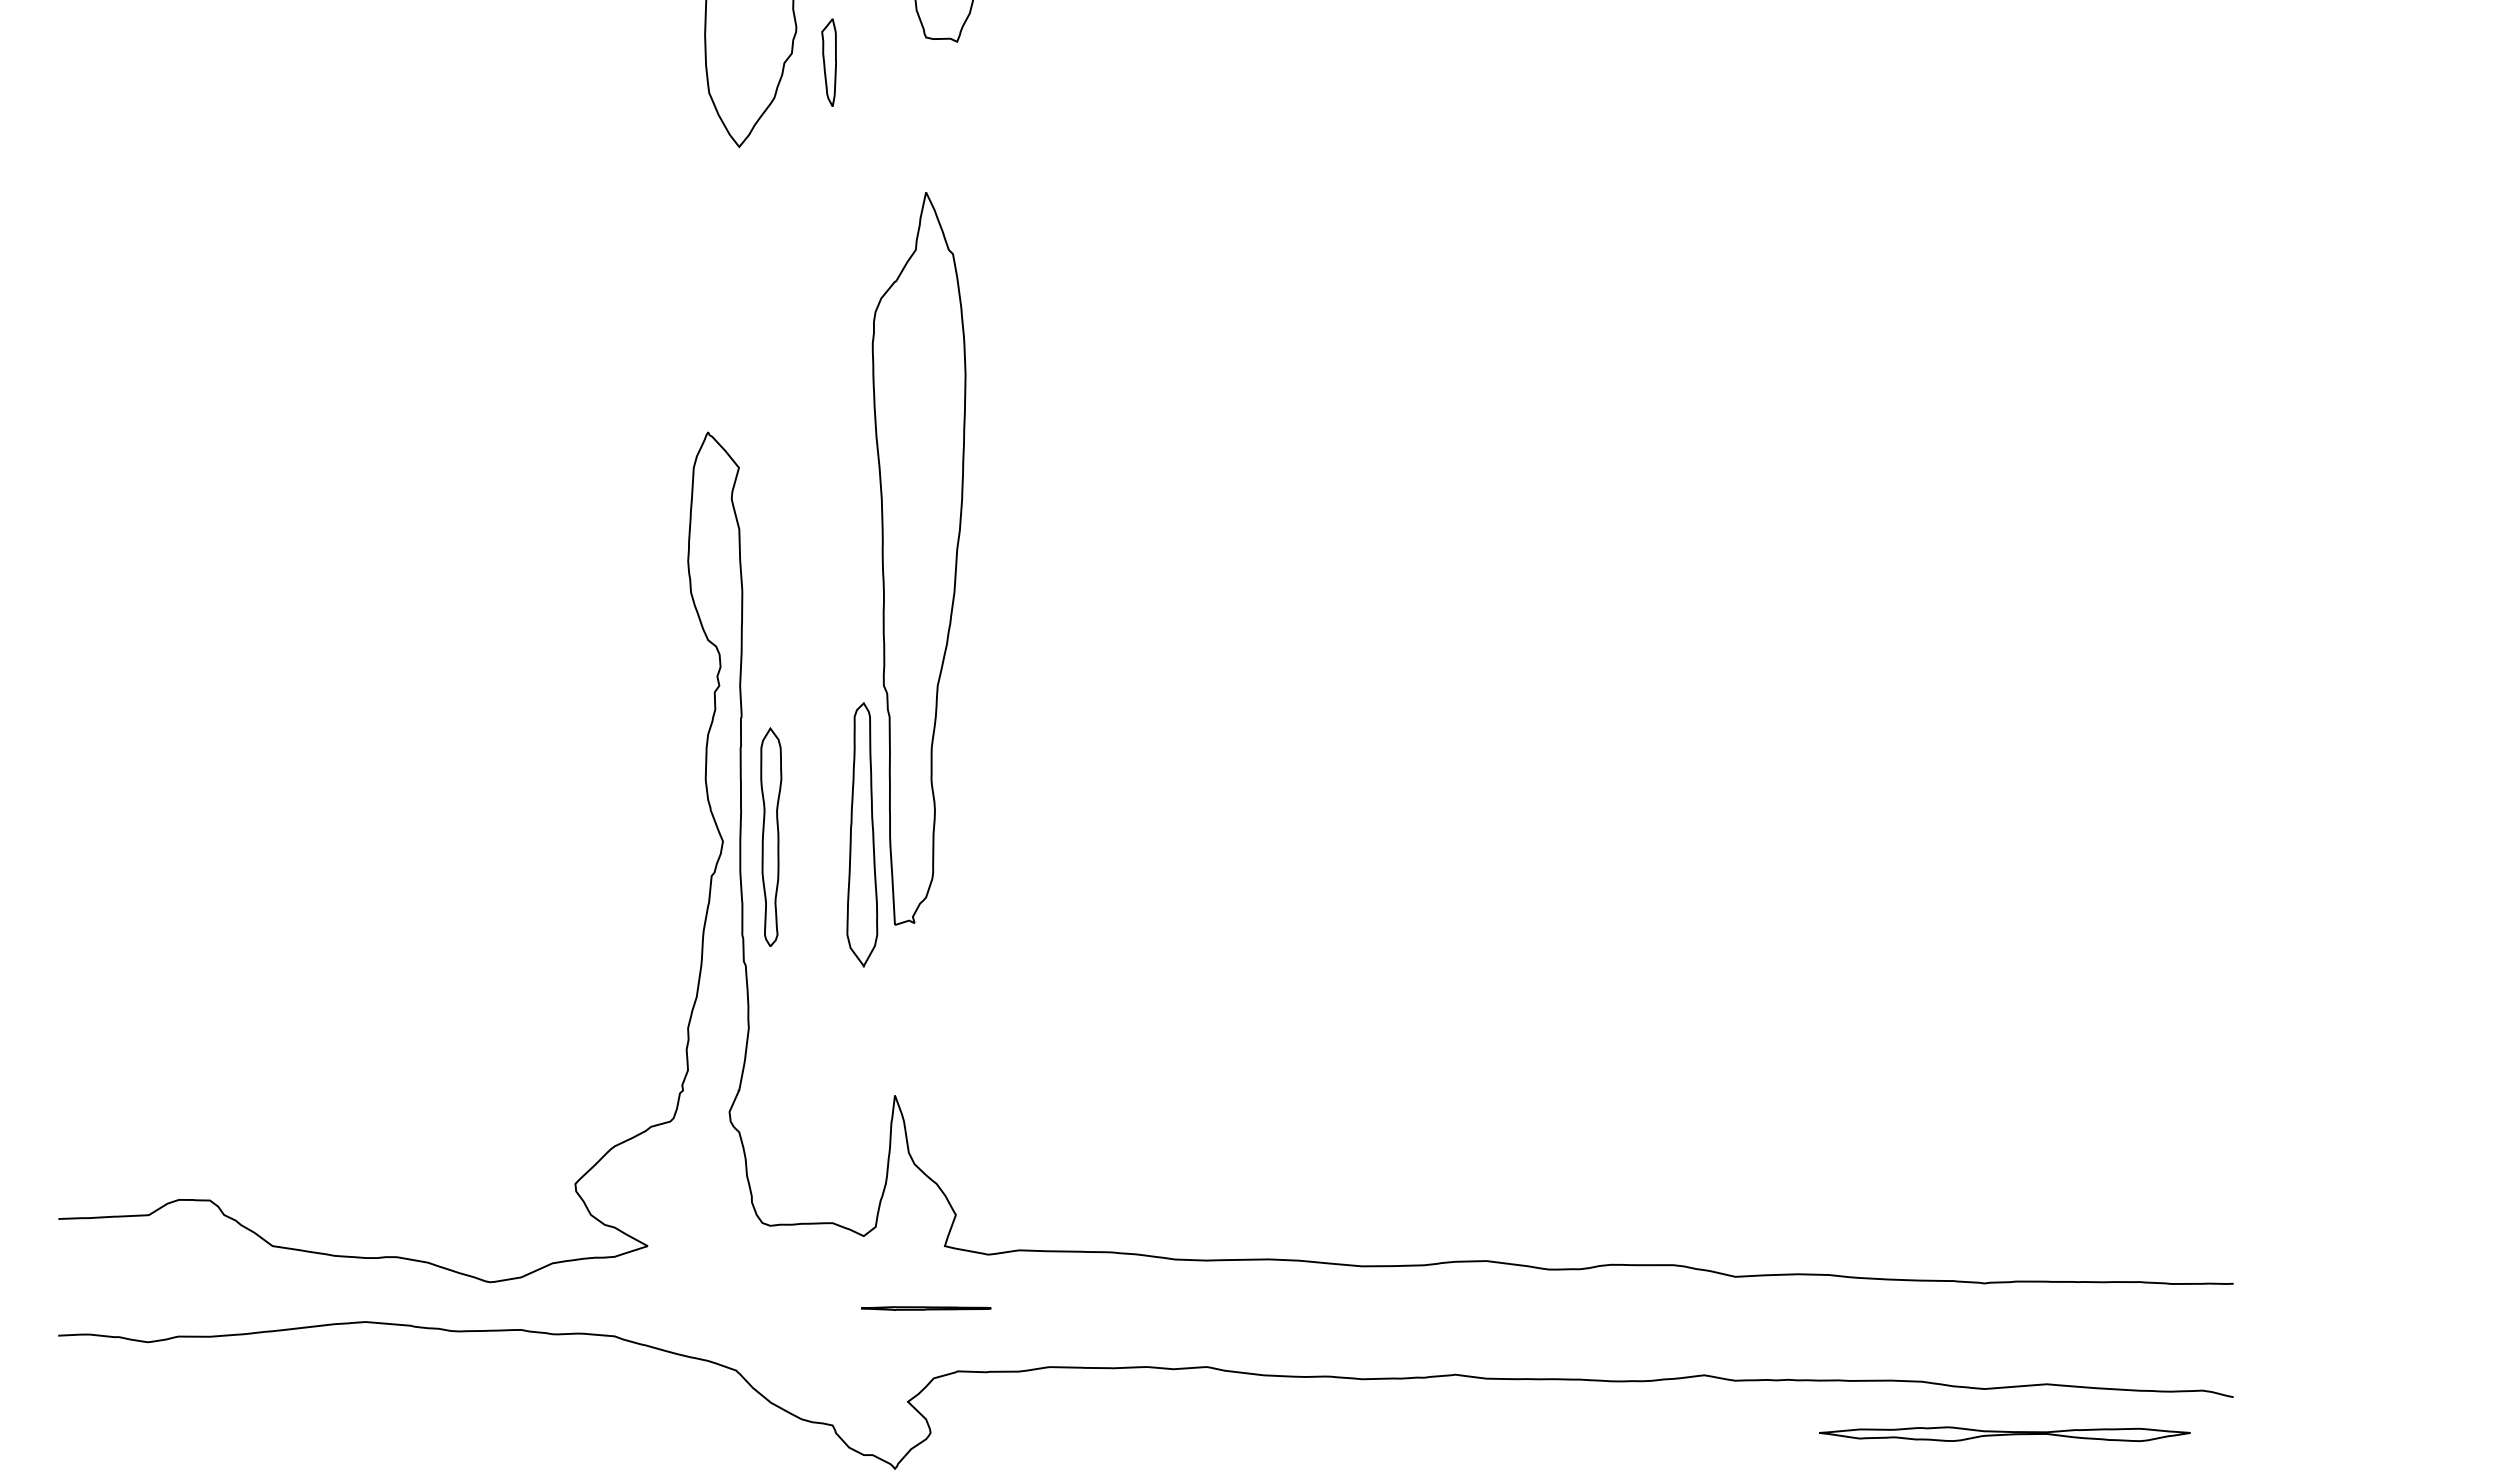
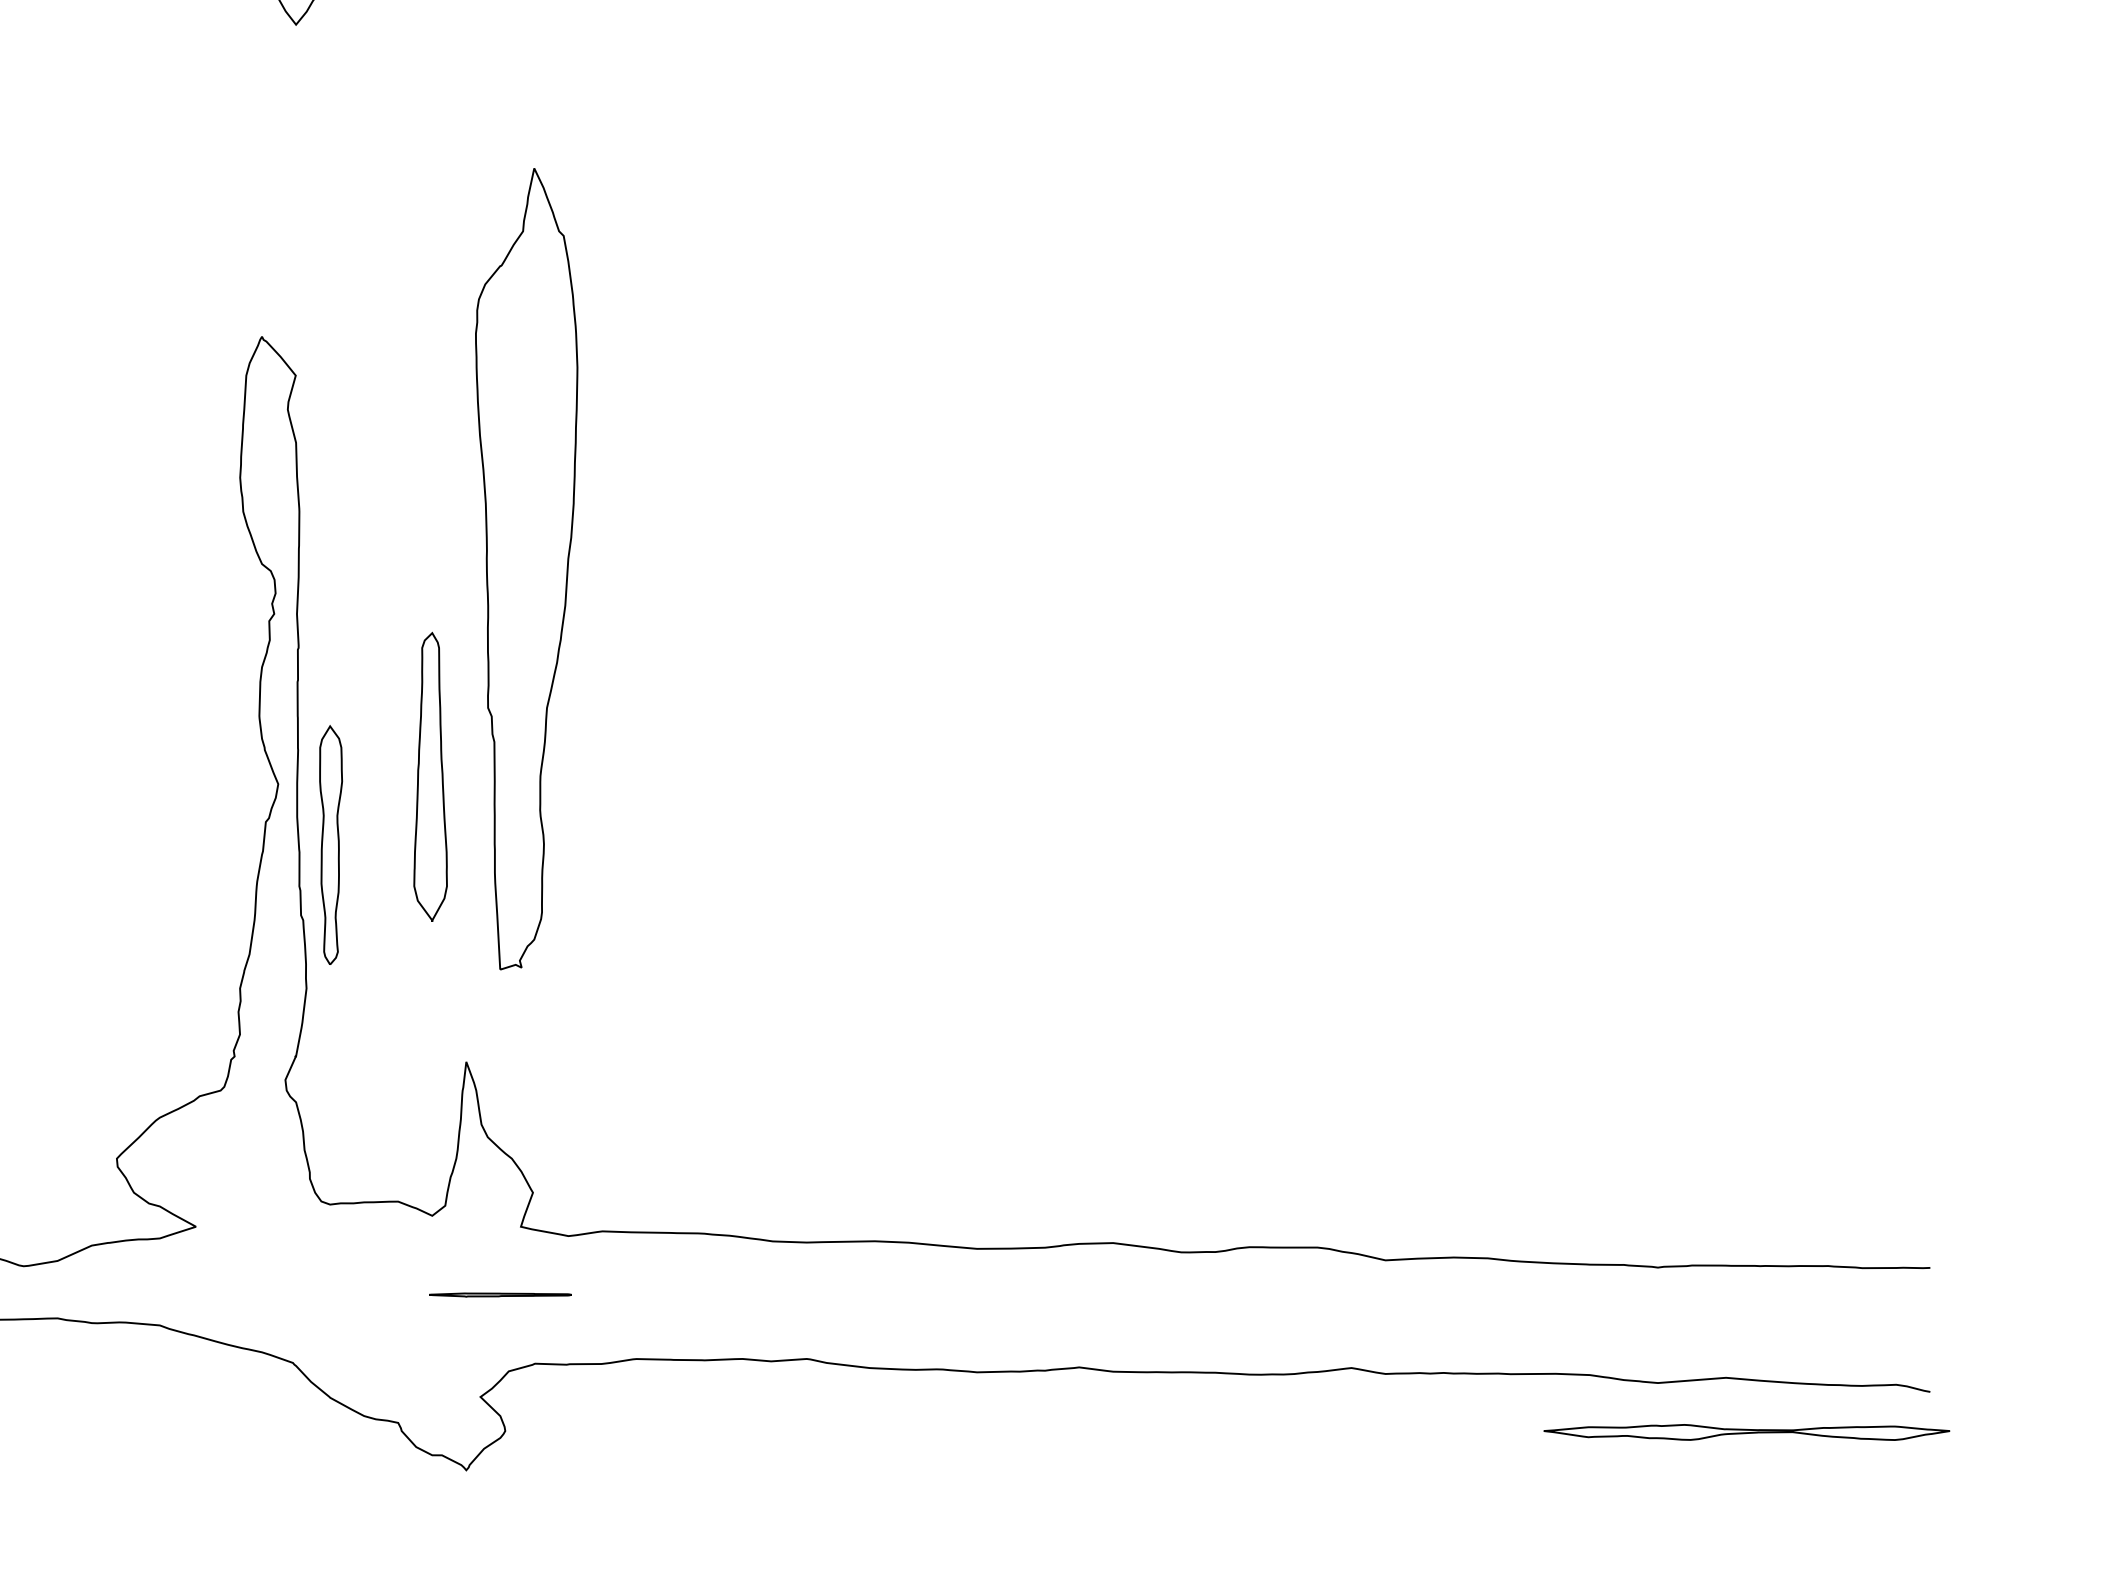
part: (918, 558) -> (525, 568), moved
part: (771, 836) -> (331, 844), moved
part: (2004, 1433) -> (1746, 1431), moved

